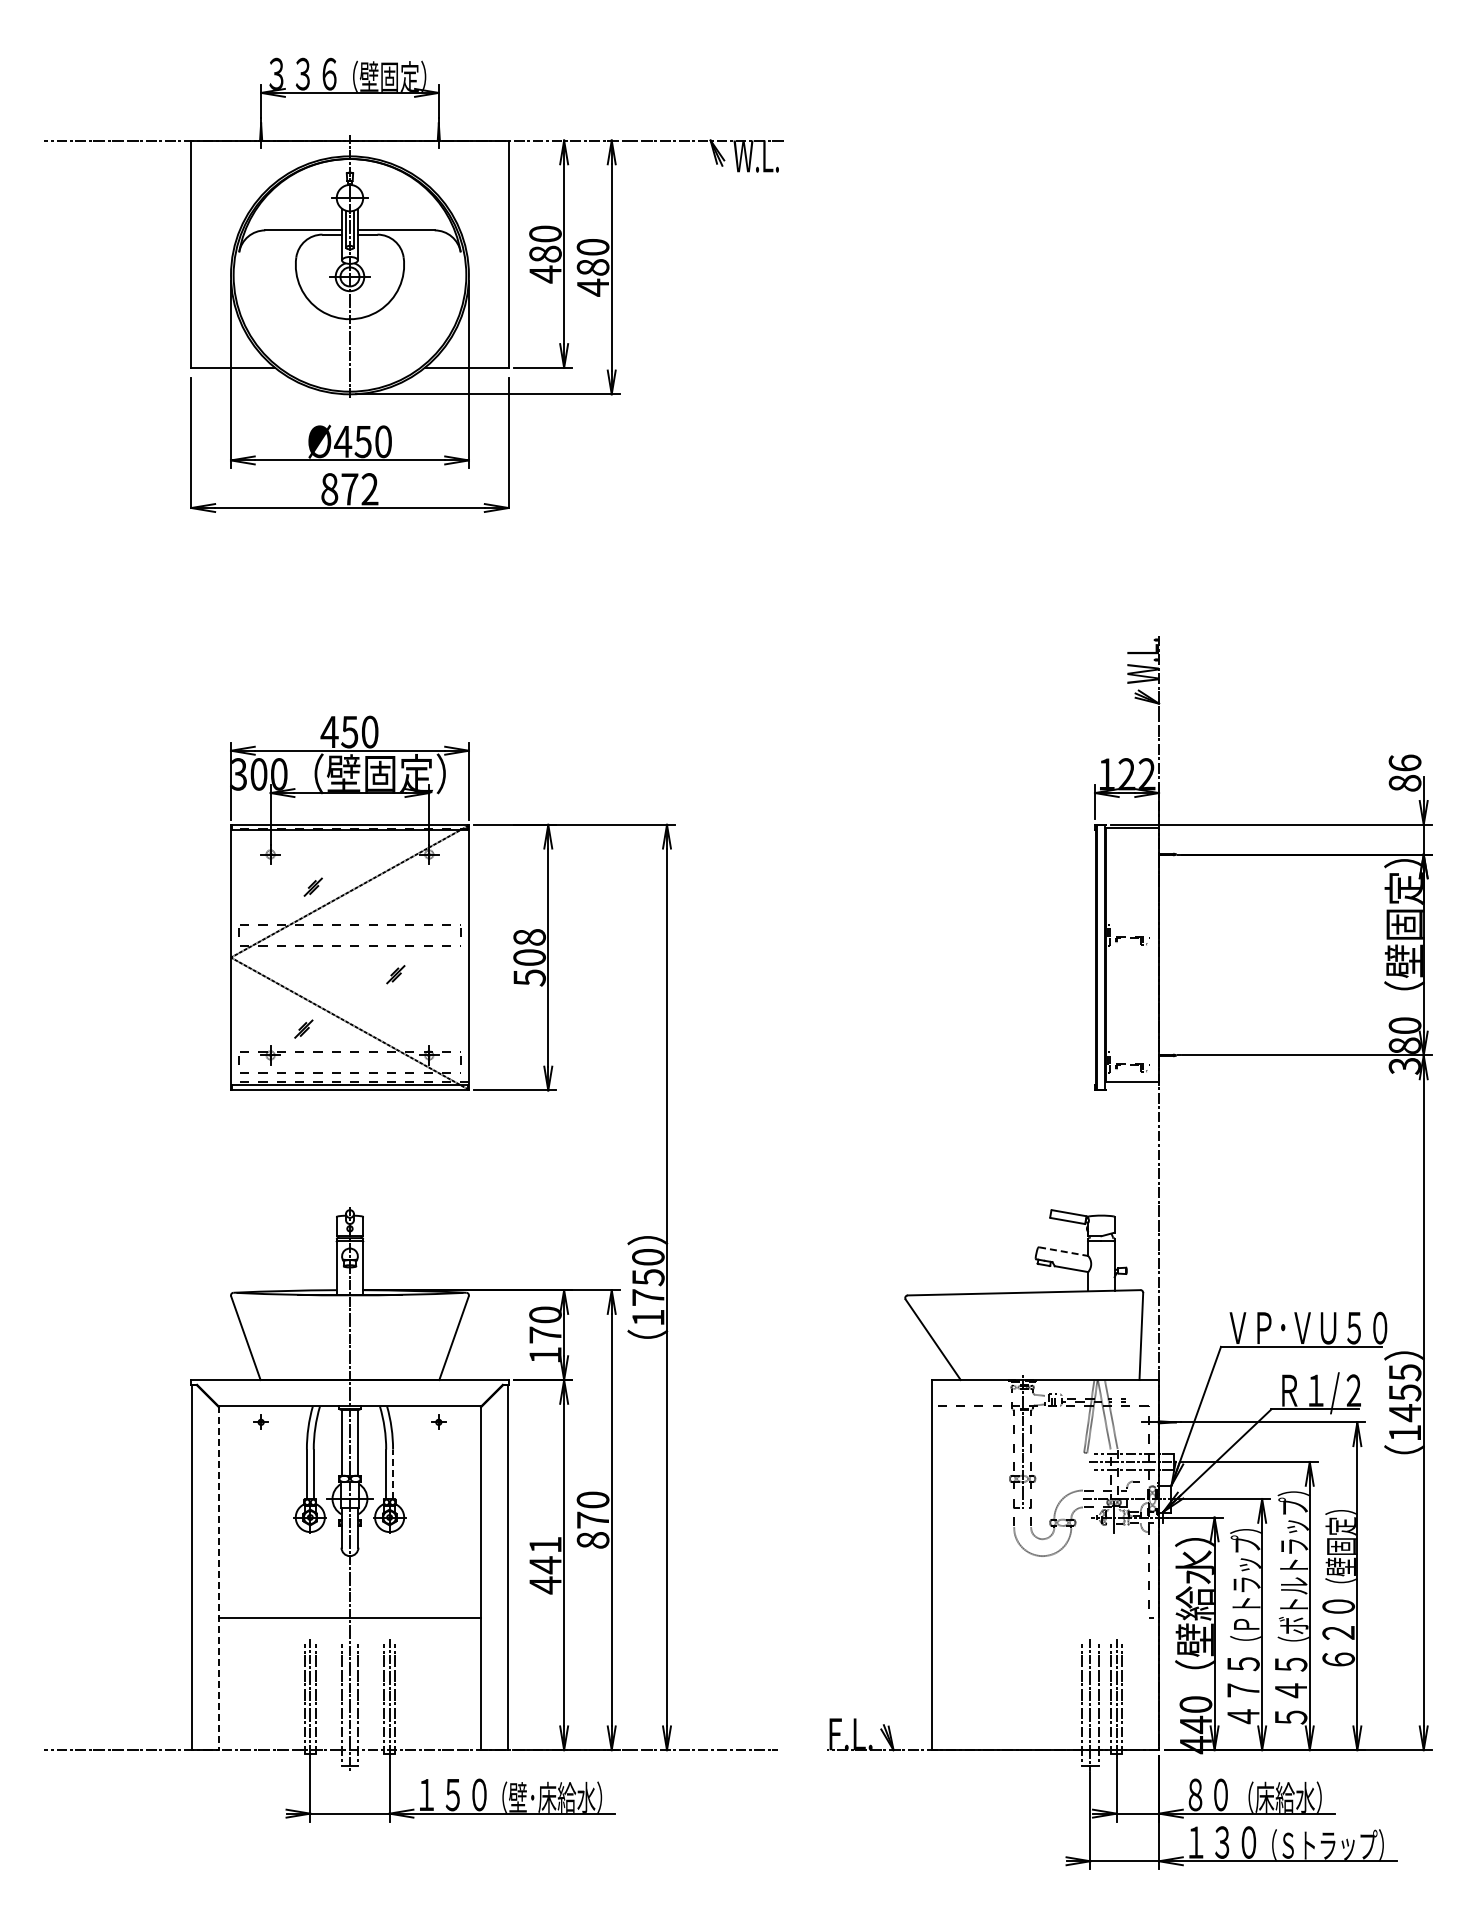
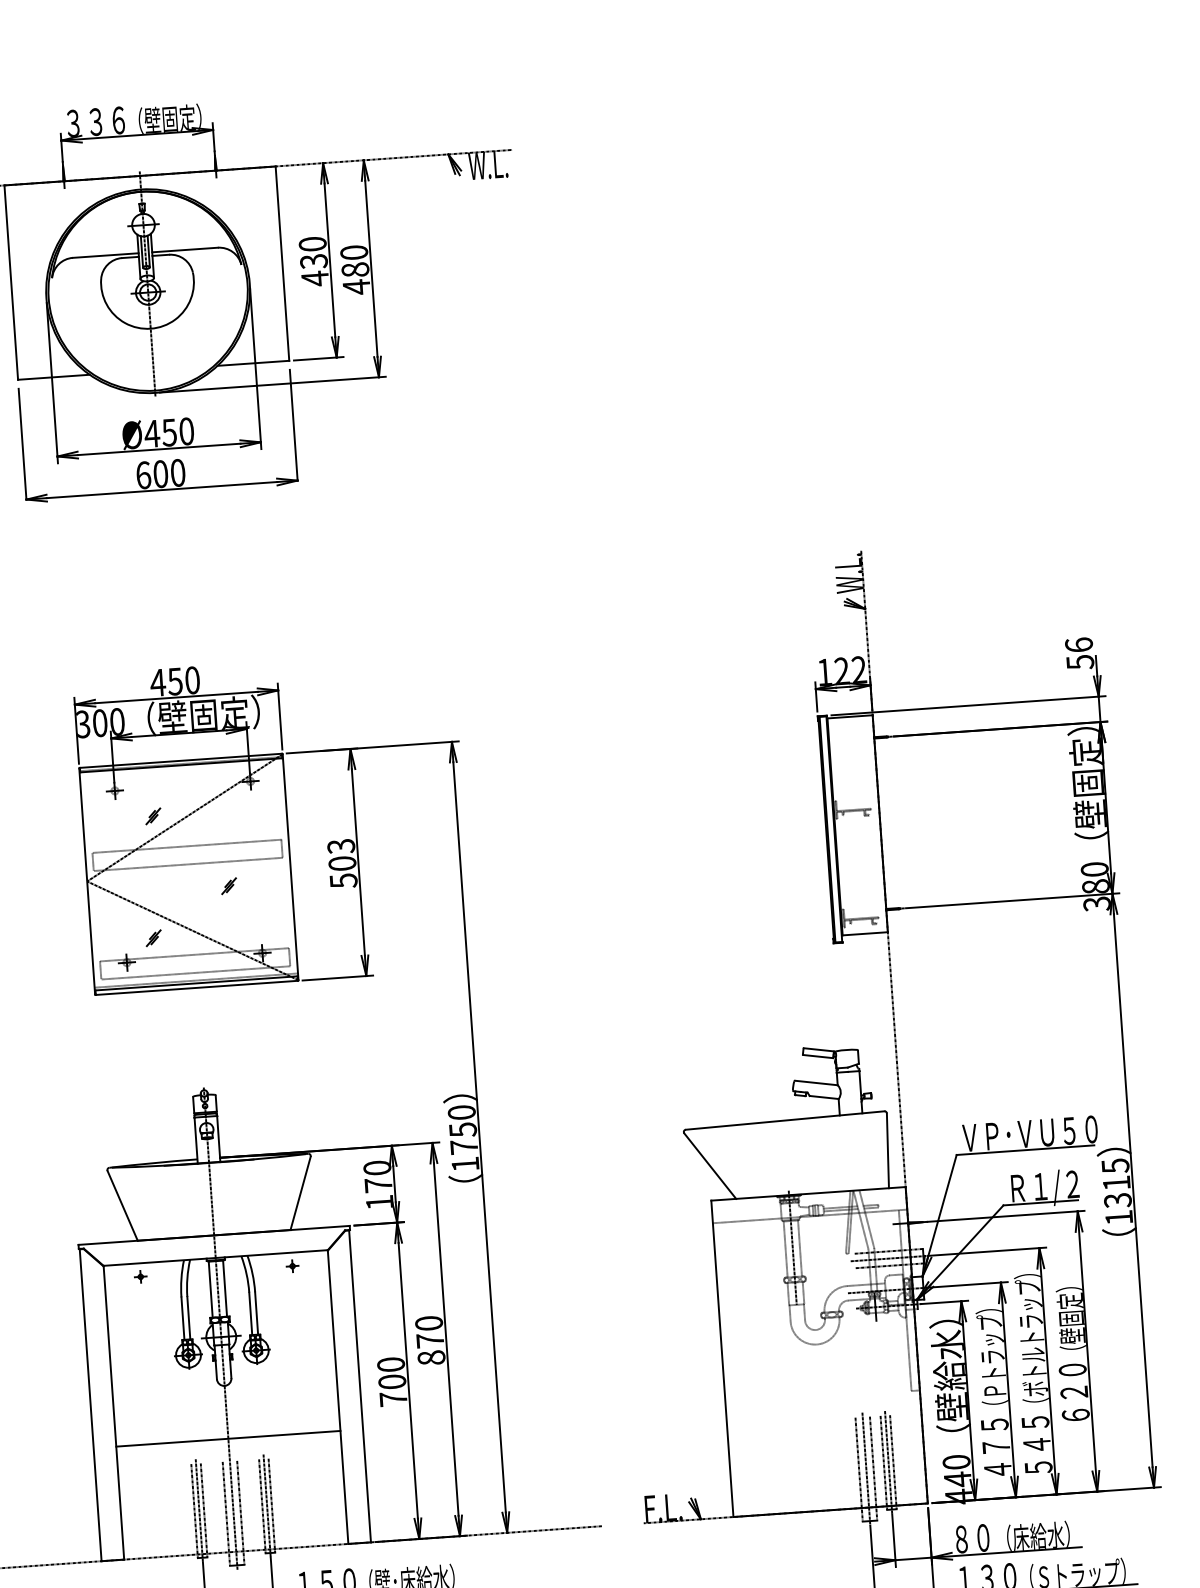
text: (545, 253) -> (313, 260), 480 -> 430
text: (349, 489) -> (160, 474), 872 -> 600
text: (1404, 783) -> (1079, 662), 86 -> 56
text: (529, 937) -> (341, 846), 508 -> 503
line: (1063, 1251) -> (816, 1082), dashed -> solid
text: (1404, 1403) -> (1116, 1192), 1455 -> 1315
line: (393, 1474) -> (256, 1313), dashed -> solid
text: (545, 1565) -> (392, 1382), 441 -> 700
line: (218, 1578) -> (113, 1412), dashed -> solid

